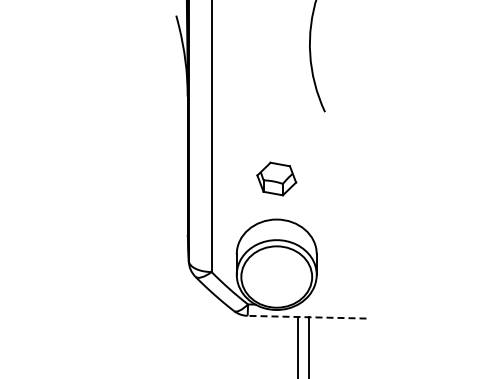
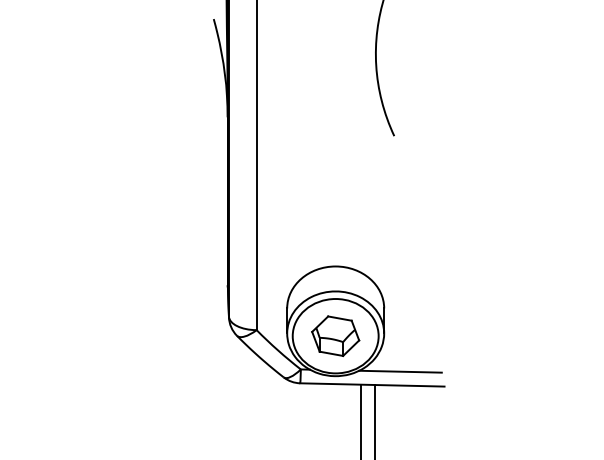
part: (276, 178) -> (335, 335), moved
line: (330, 306) -> (400, 371), added
line: (306, 317) -> (371, 385), dashed -> solid

